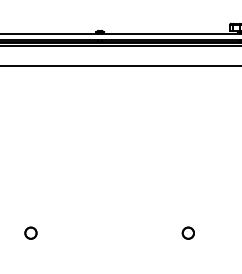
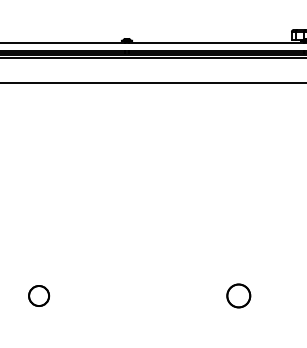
circle: (31, 233) -> (39, 296), size x1.4
circle: (188, 233) -> (239, 296), size x1.6

